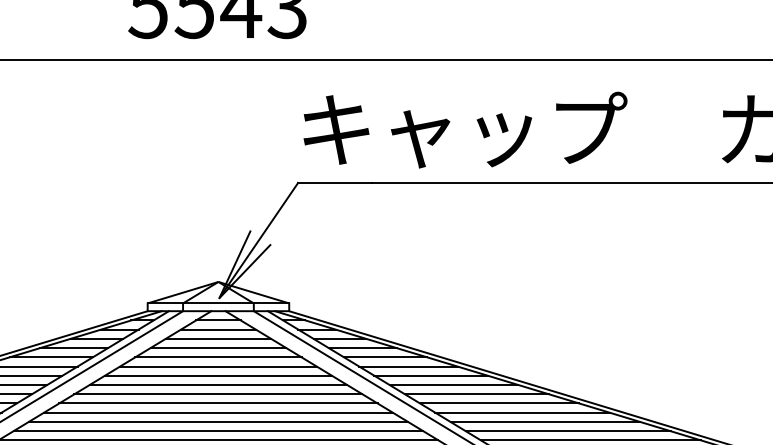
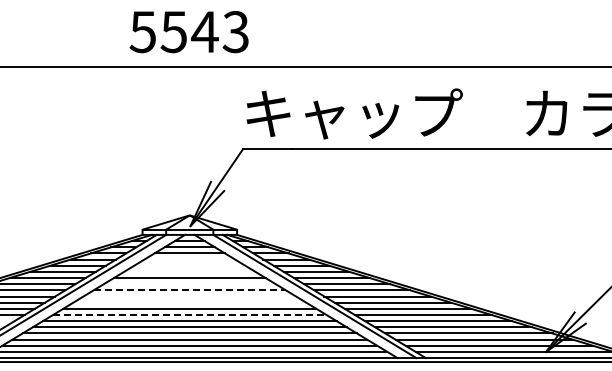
line: (218, 348) -> (189, 259), removed
line: (218, 357) -> (189, 265), removed
line: (218, 365) -> (189, 271), removed
line: (218, 385) -> (189, 284), removed
line: (219, 394) -> (190, 290), solid -> dashed
line: (218, 403) -> (189, 296), removed
line: (218, 412) -> (189, 302), removed
line: (218, 431) -> (189, 315), solid -> dashed

